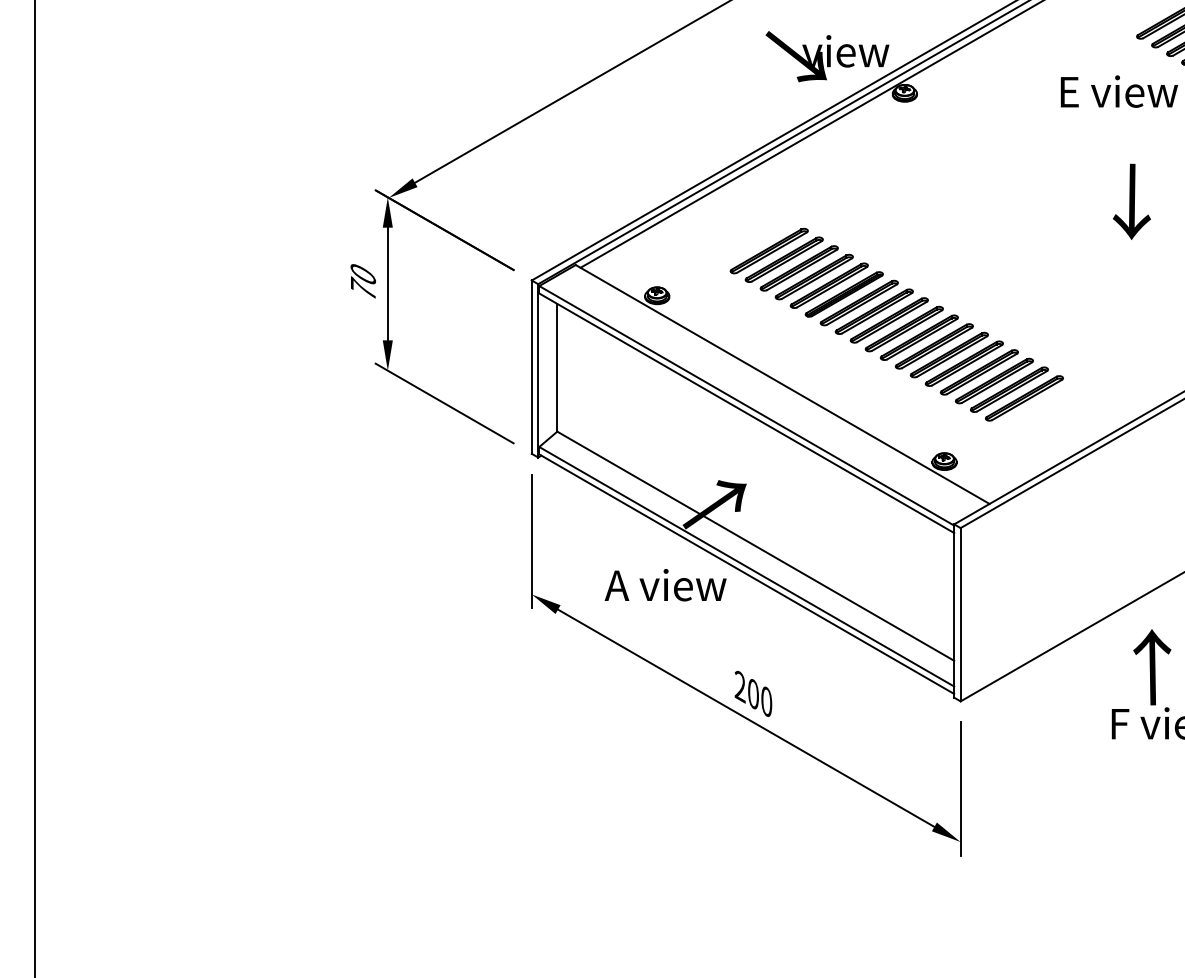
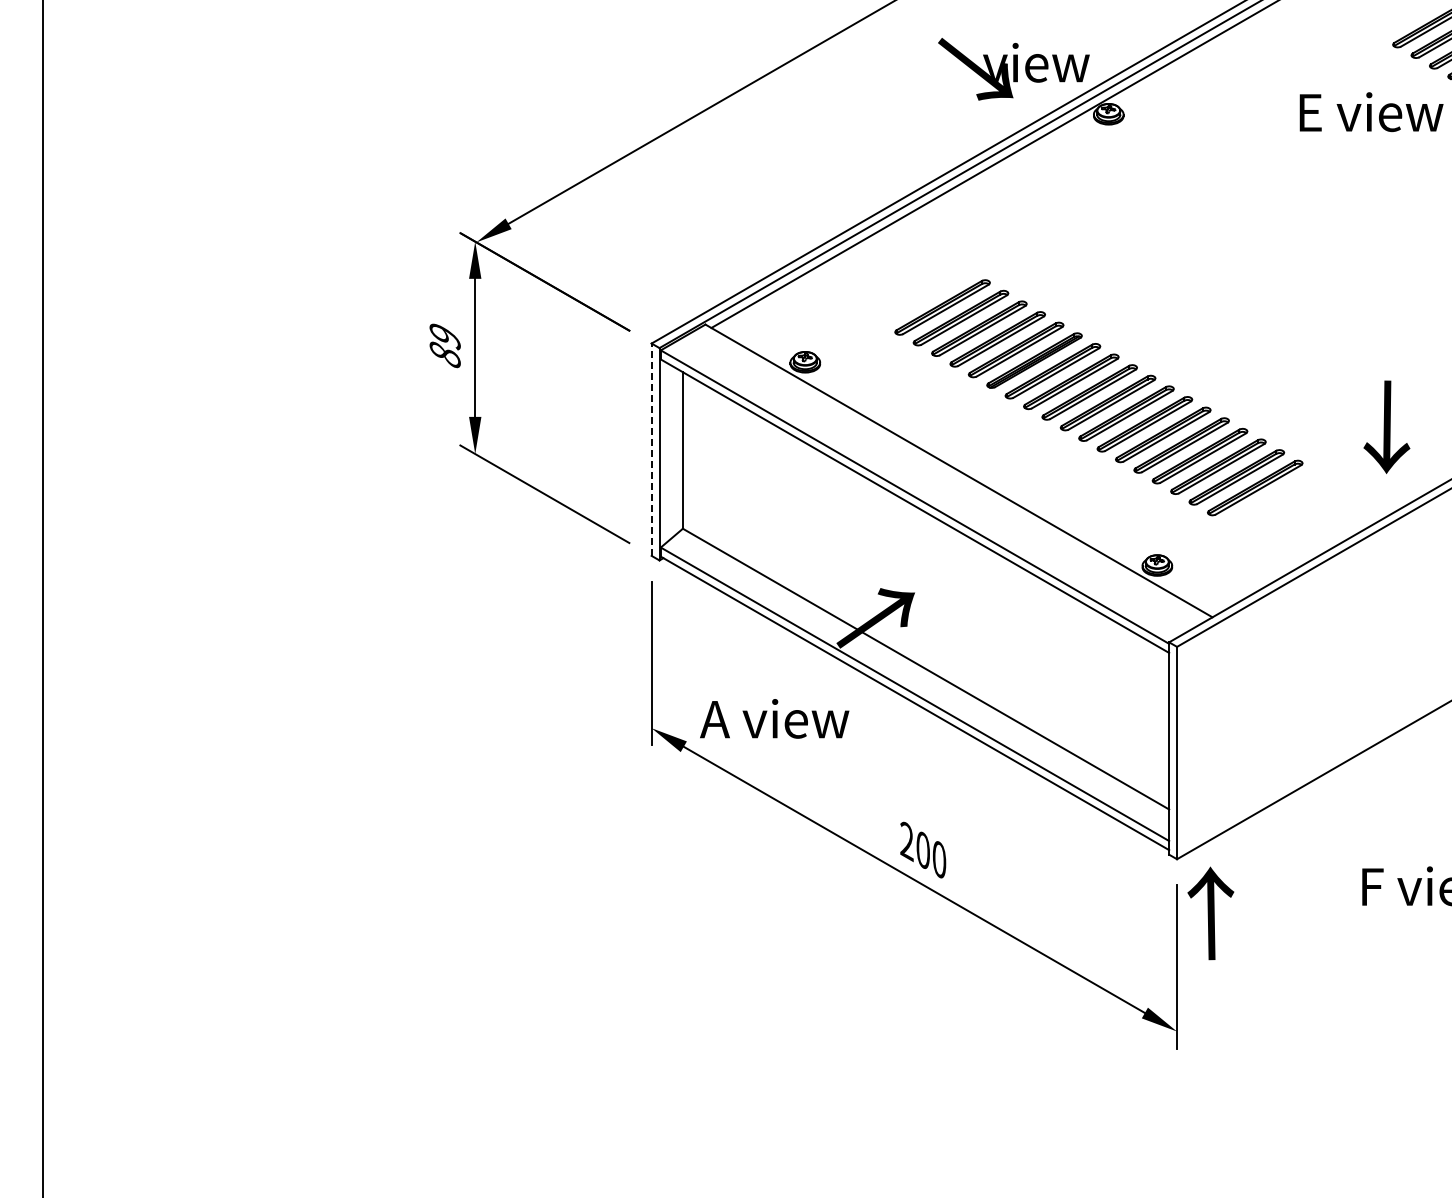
text: (1131, 201) -> (1386, 426), moved
text: (362, 282) -> (444, 345), 70 -> 89
line: (531, 366) -> (651, 449), solid -> dashed
text: (665, 584) -> (774, 718), moved
text: (1152, 667) -> (1210, 913), moved

